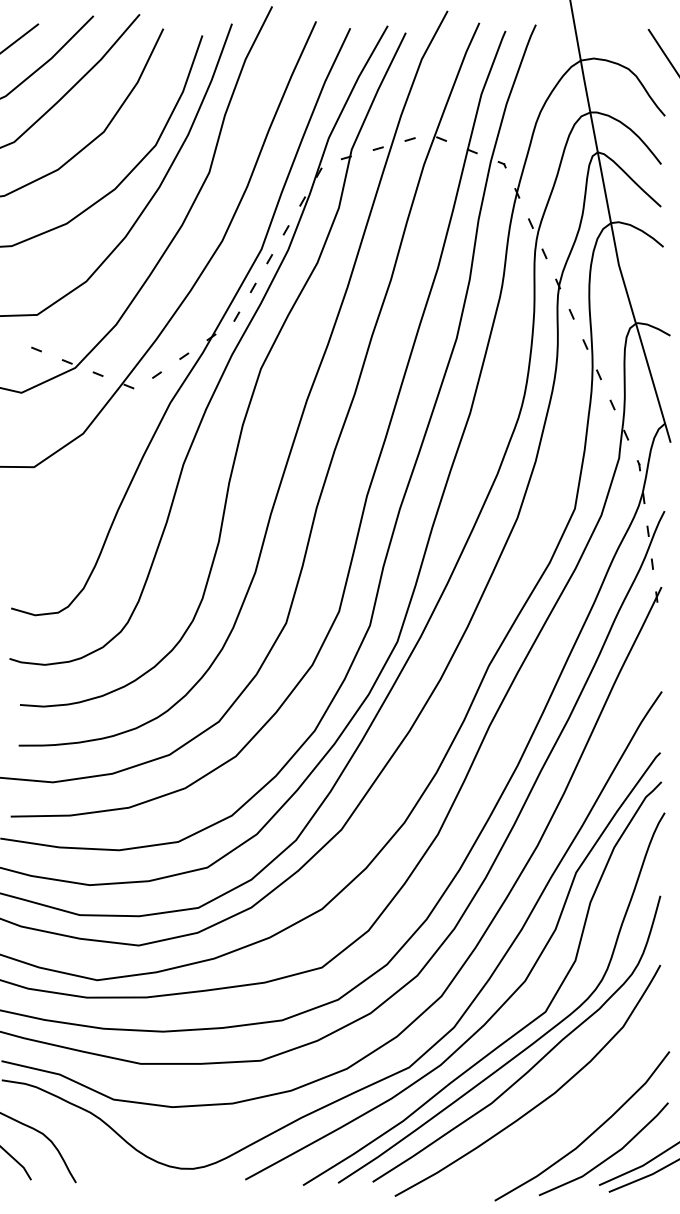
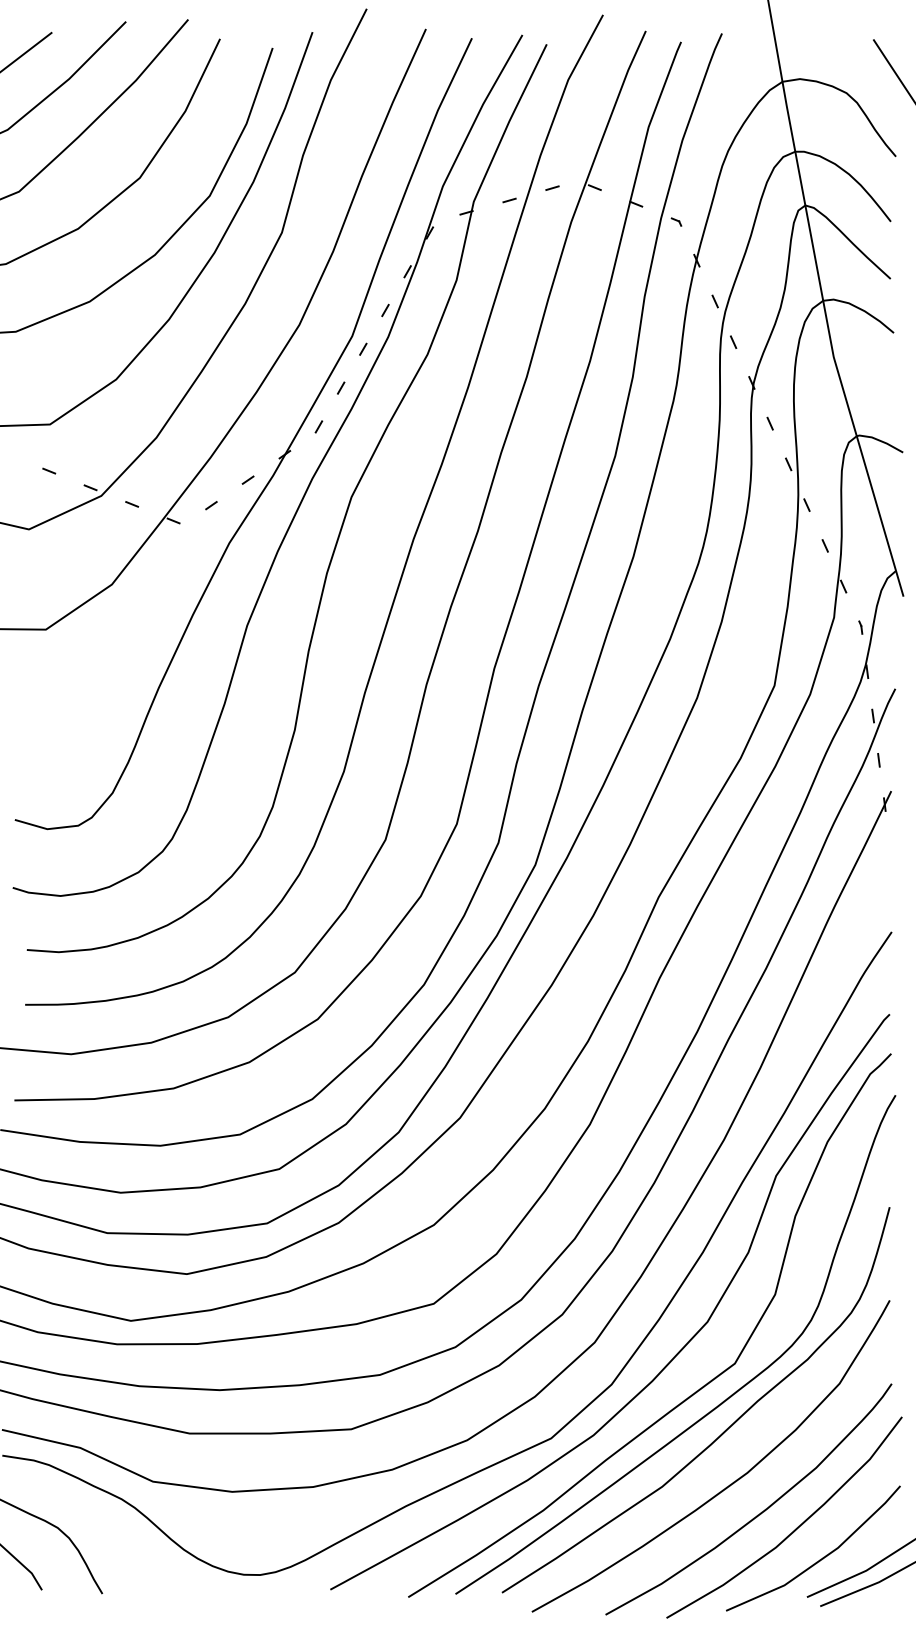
curve: (562, 1123) -> (757, 1513), added

